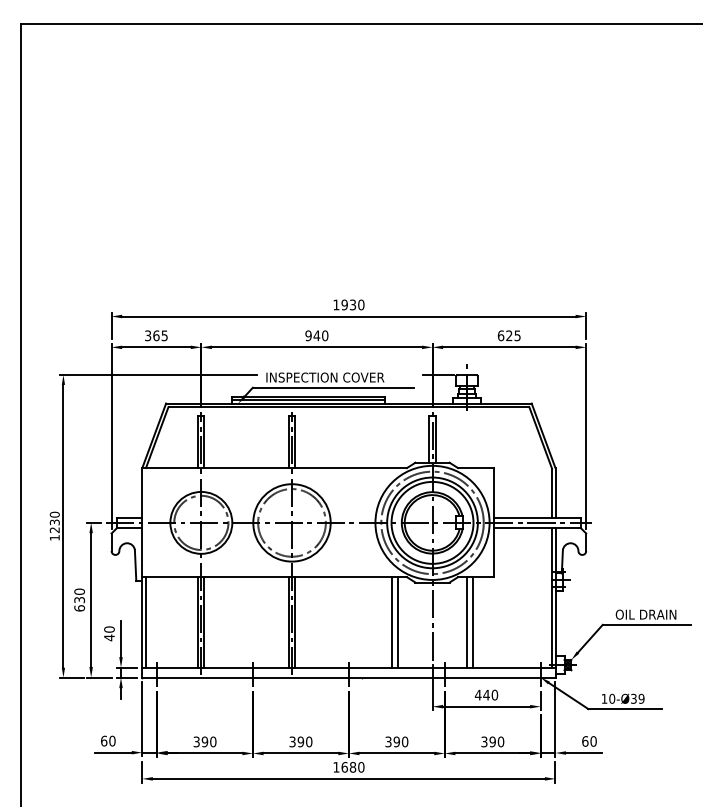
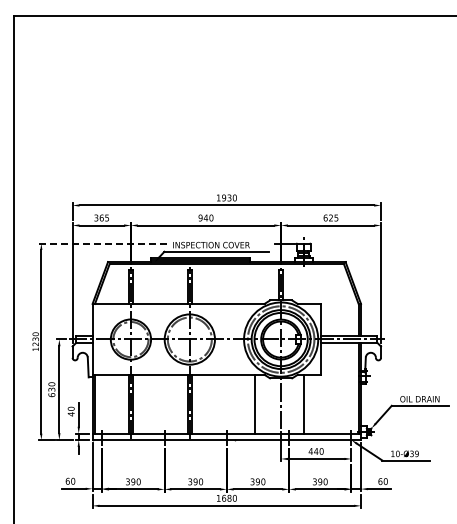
line: (157, 375) -> (102, 243), solid -> dashed
line: (397, 621) -> (258, 403), removed
line: (473, 621) -> (307, 403), removed

